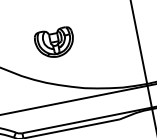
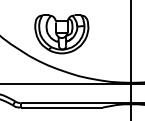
part: (54, 43) -> (61, 34), size x1.67

